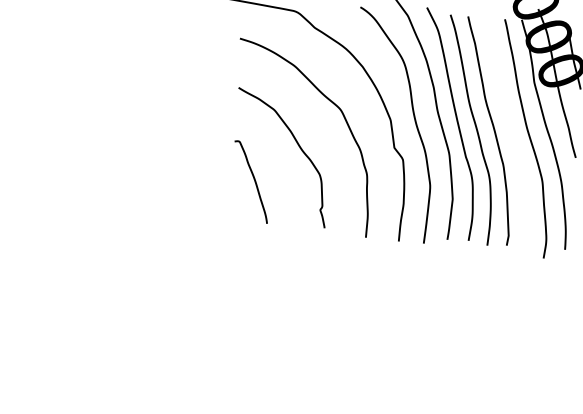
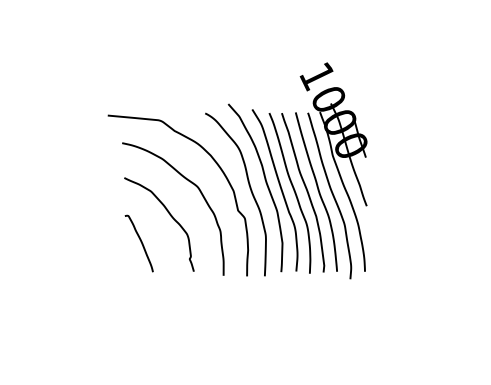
curve: (508, 129) -> (317, 190), added

